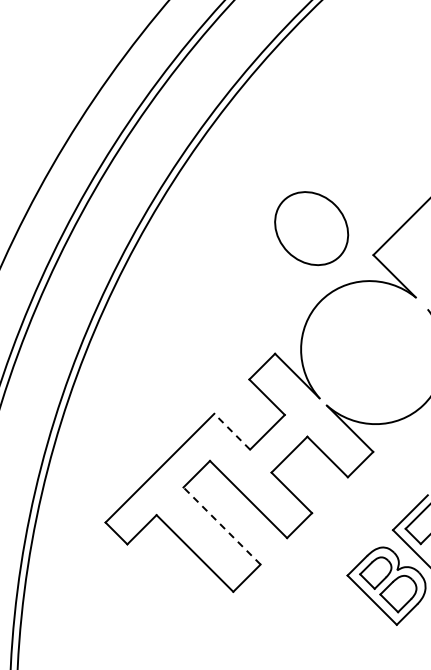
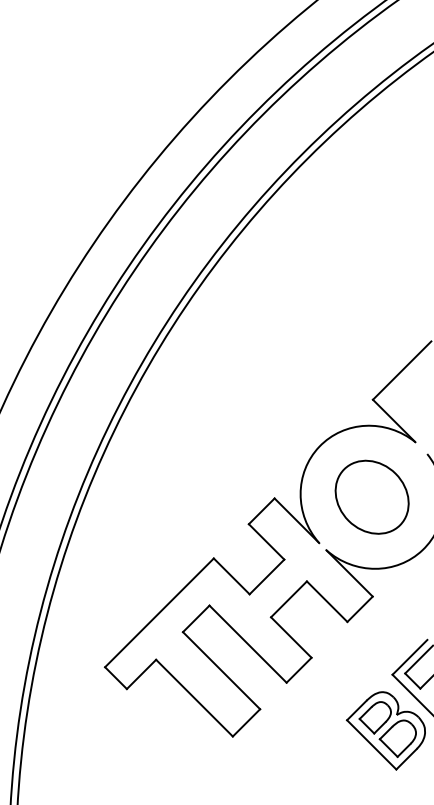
part: (310, 227) -> (371, 496), moved
line: (231, 431) -> (231, 576), dashed -> solid
line: (221, 525) -> (221, 670), dashed -> solid

